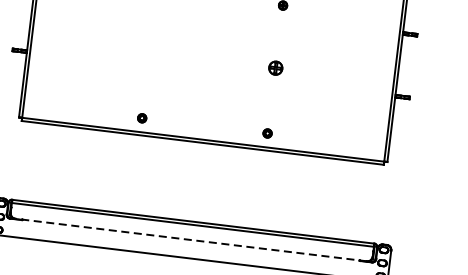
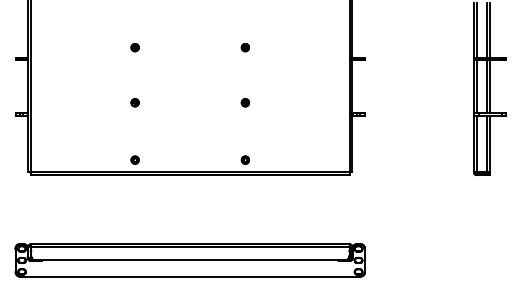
part: (149, 52) -> (134, 102), added
part: (274, 67) -> (244, 102), size x0.62
line: (191, 240) -> (190, 260), dashed -> solid

